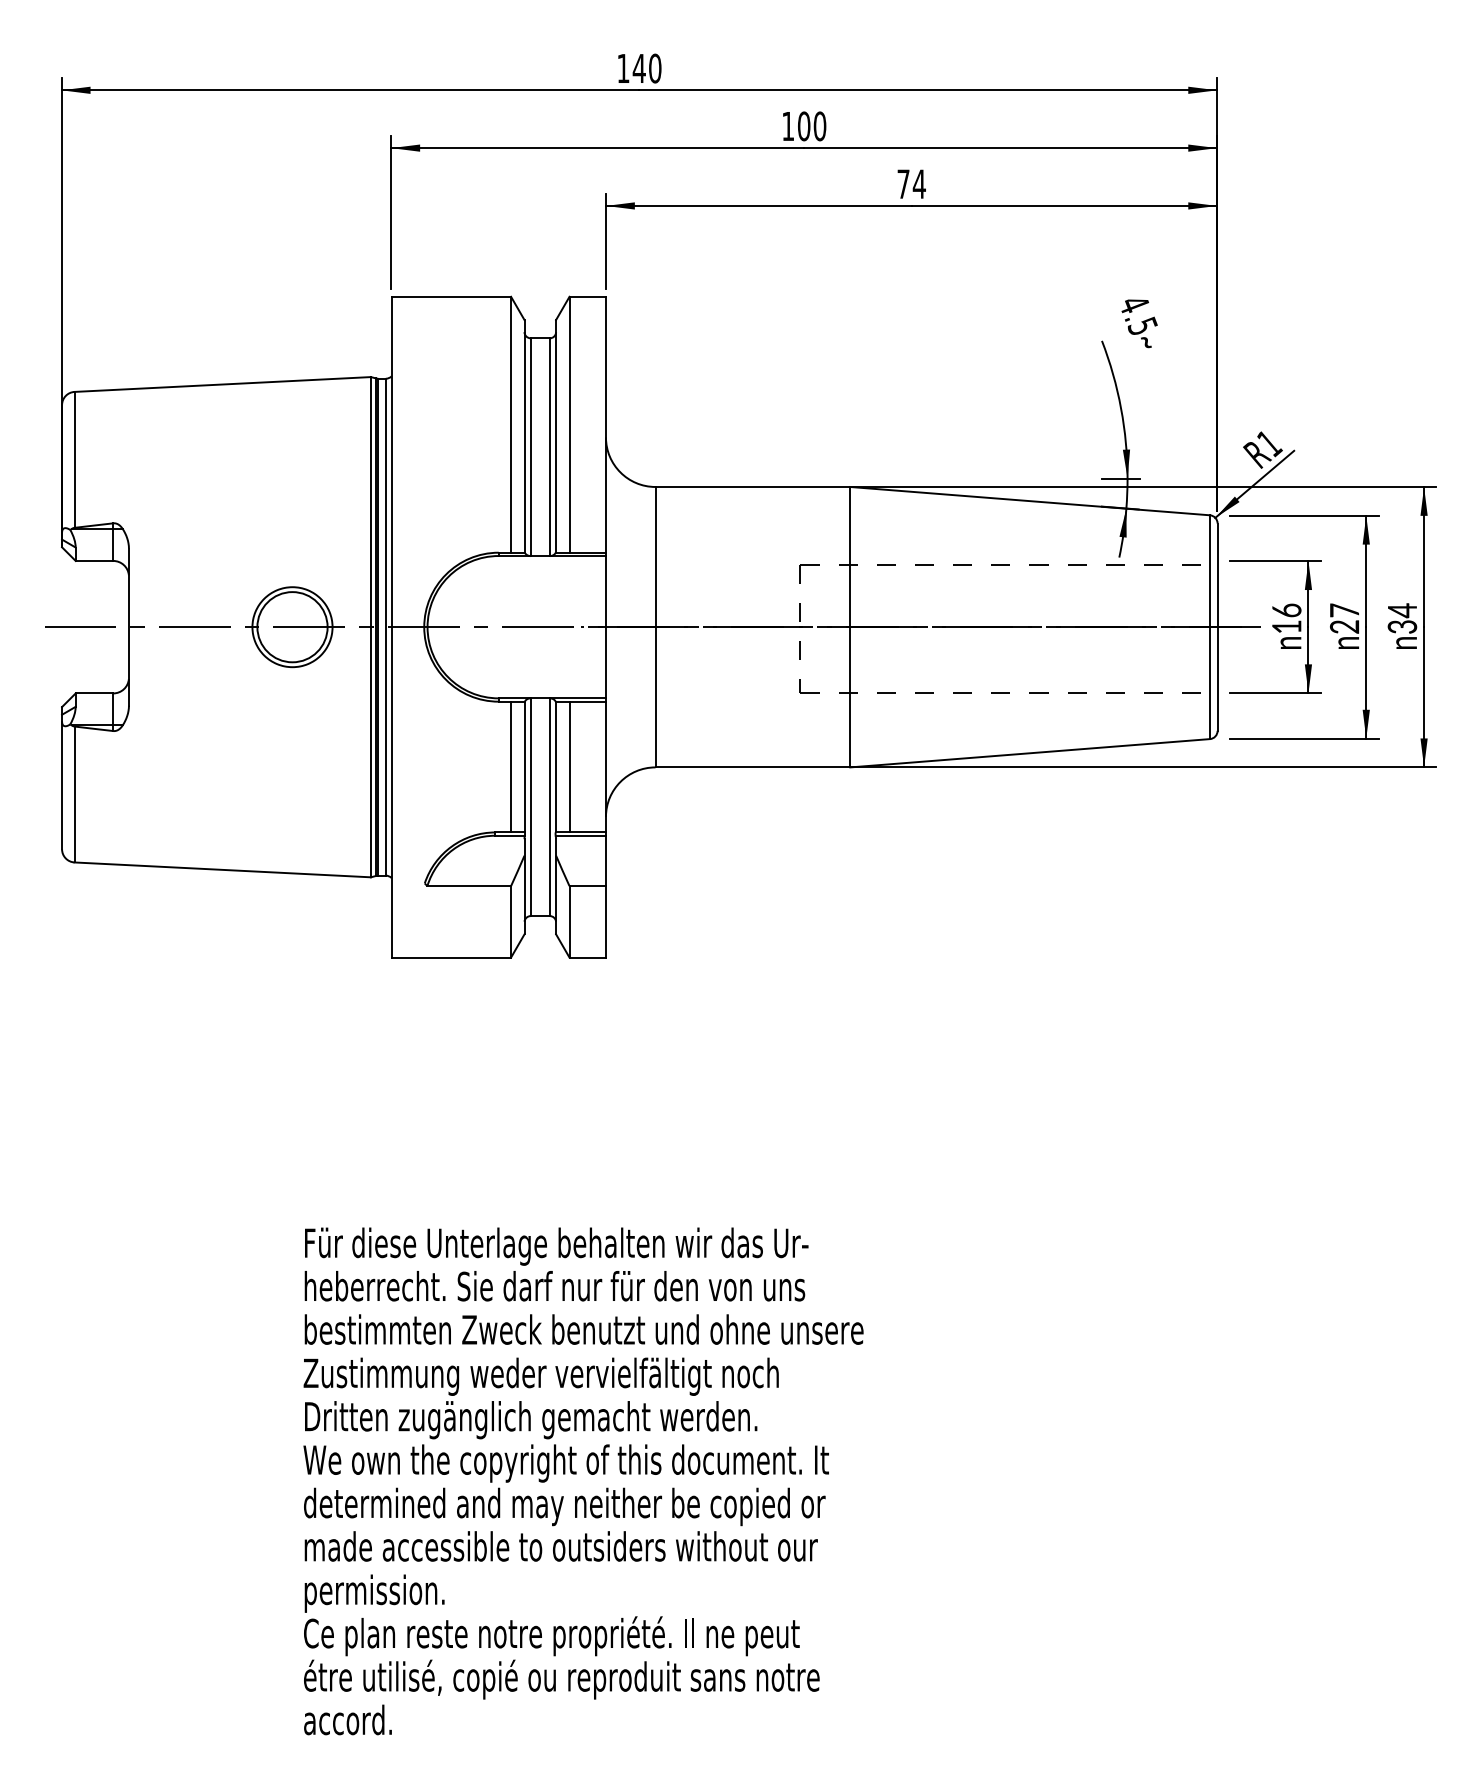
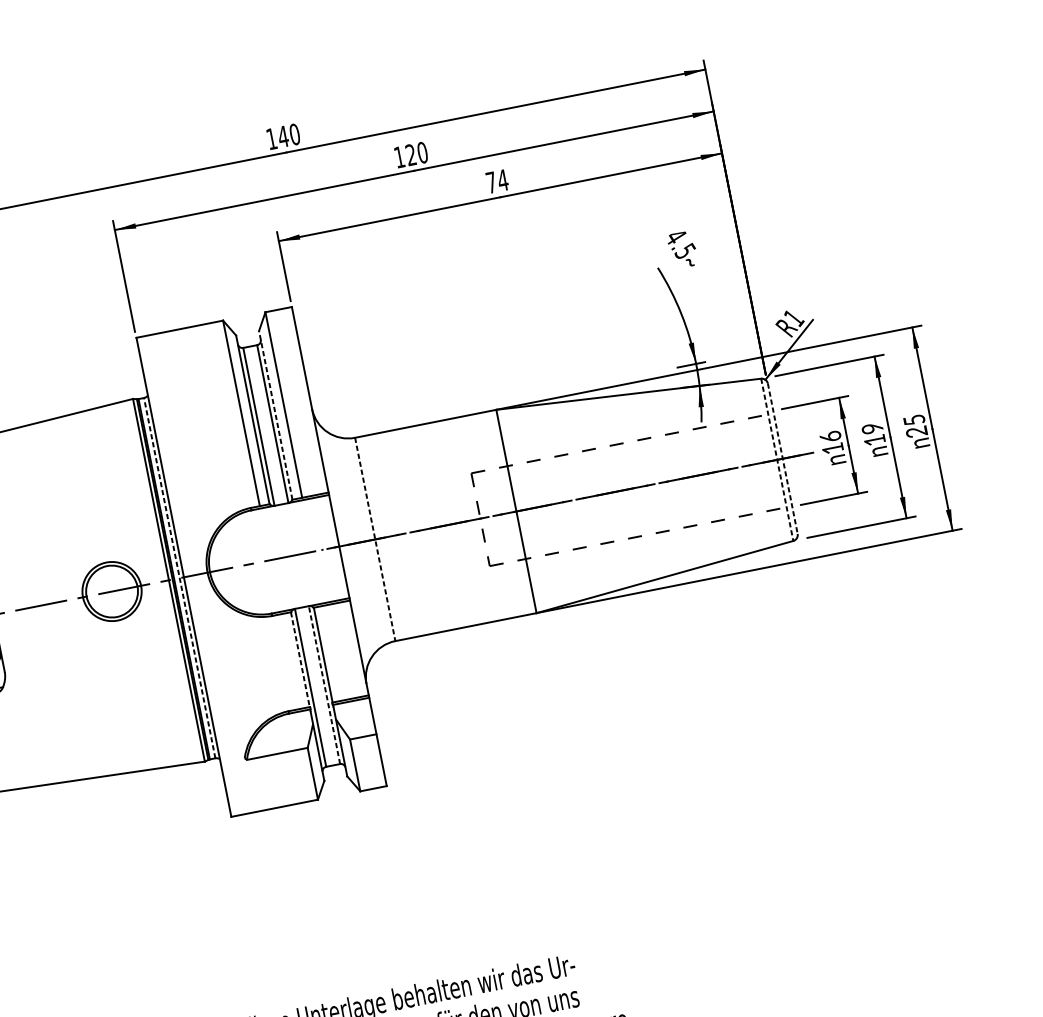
text: (804, 126) -> (411, 155), 100 -> 120
line: (556, 435) -> (275, 414), solid -> dashed
text: (1344, 618) -> (873, 434), 27 -> 19
text: (1402, 618) -> (915, 425), 34 -> 25
line: (385, 626) -> (179, 577), solid -> dashed
line: (655, 627) -> (375, 539), solid -> dashed
line: (1209, 627) -> (776, 460), solid -> dashed
line: (1217, 627) -> (782, 459), solid -> dashed
line: (511, 766) -> (290, 661), removed
line: (569, 766) -> (332, 652), removed
line: (524, 767) -> (300, 659), solid -> dashed
line: (549, 807) -> (324, 685), solid -> dashed

